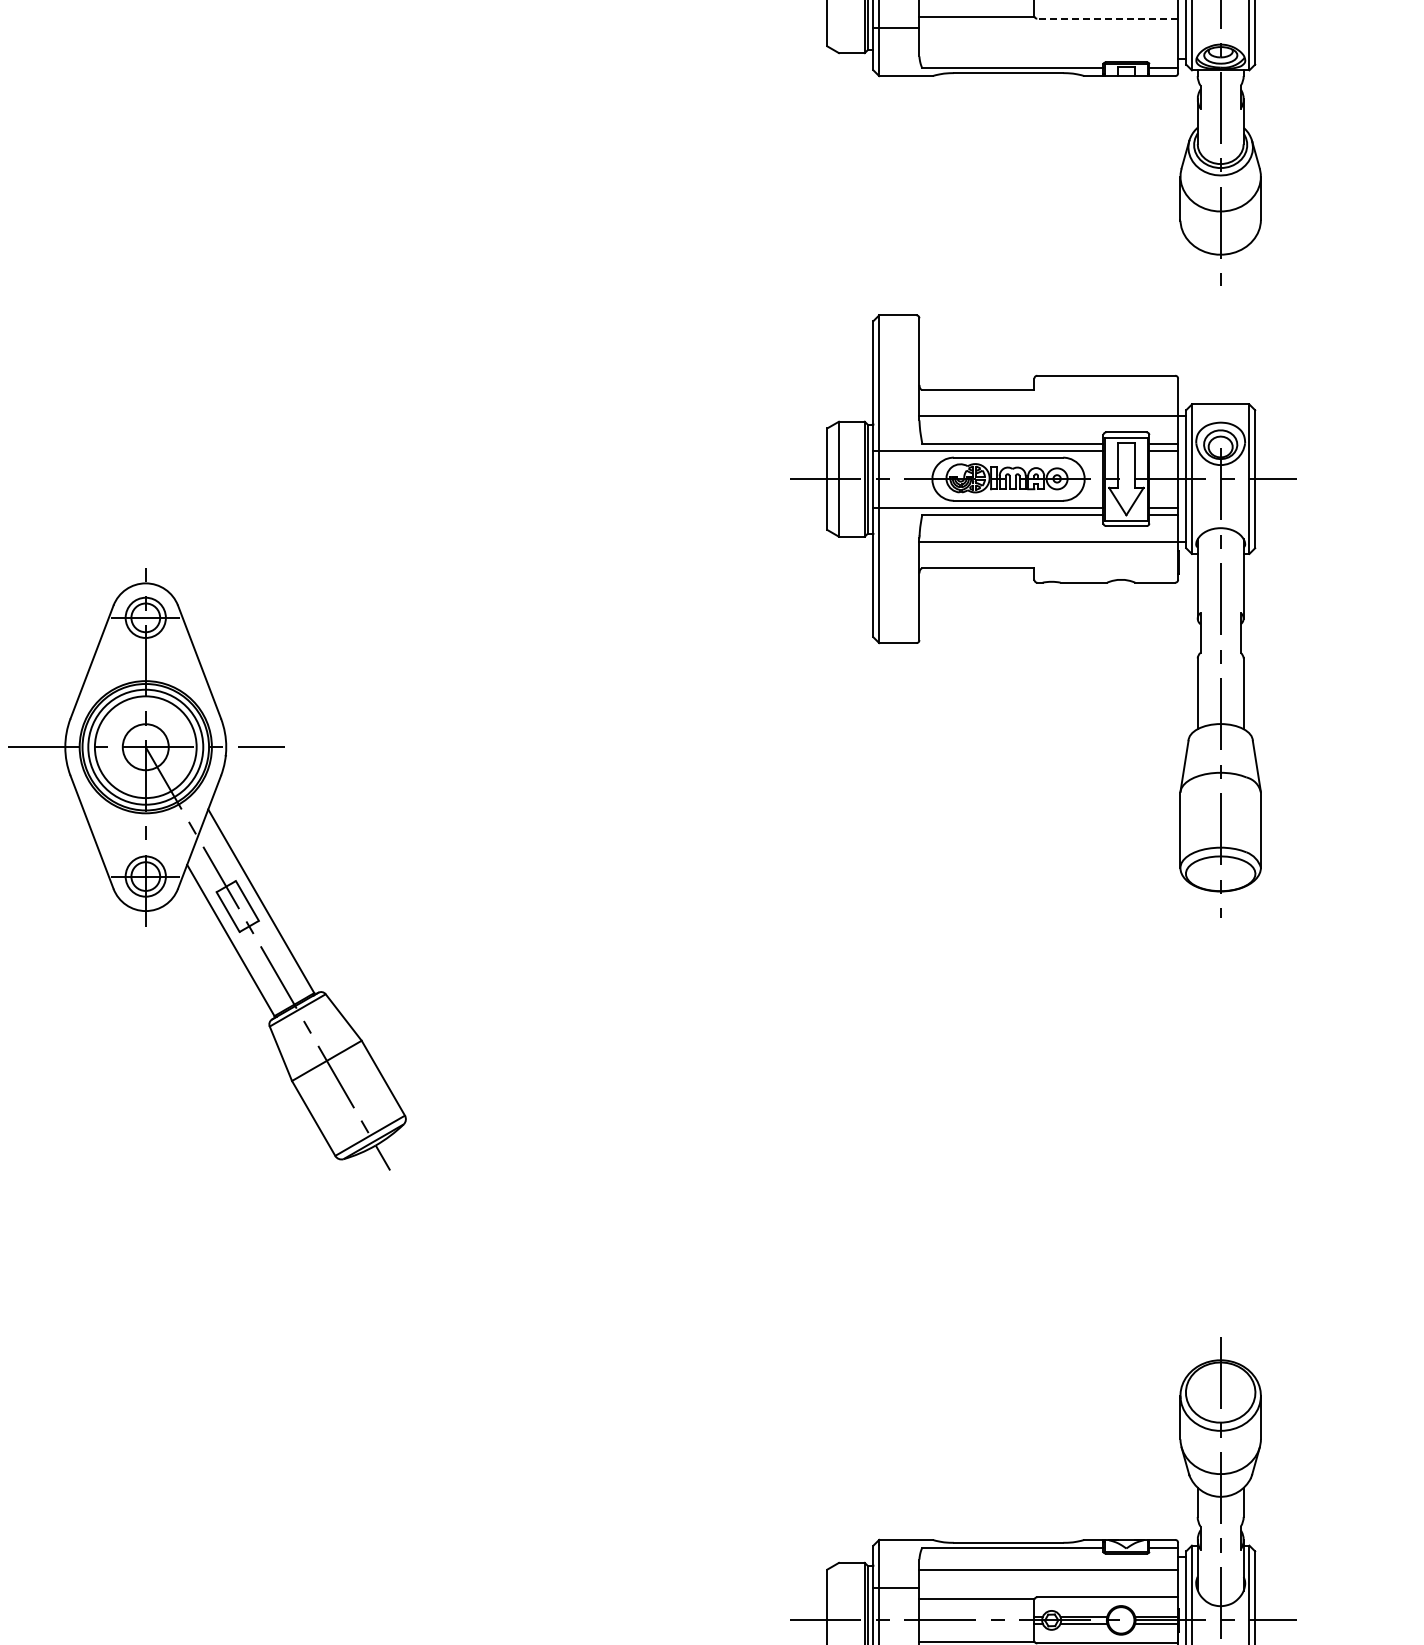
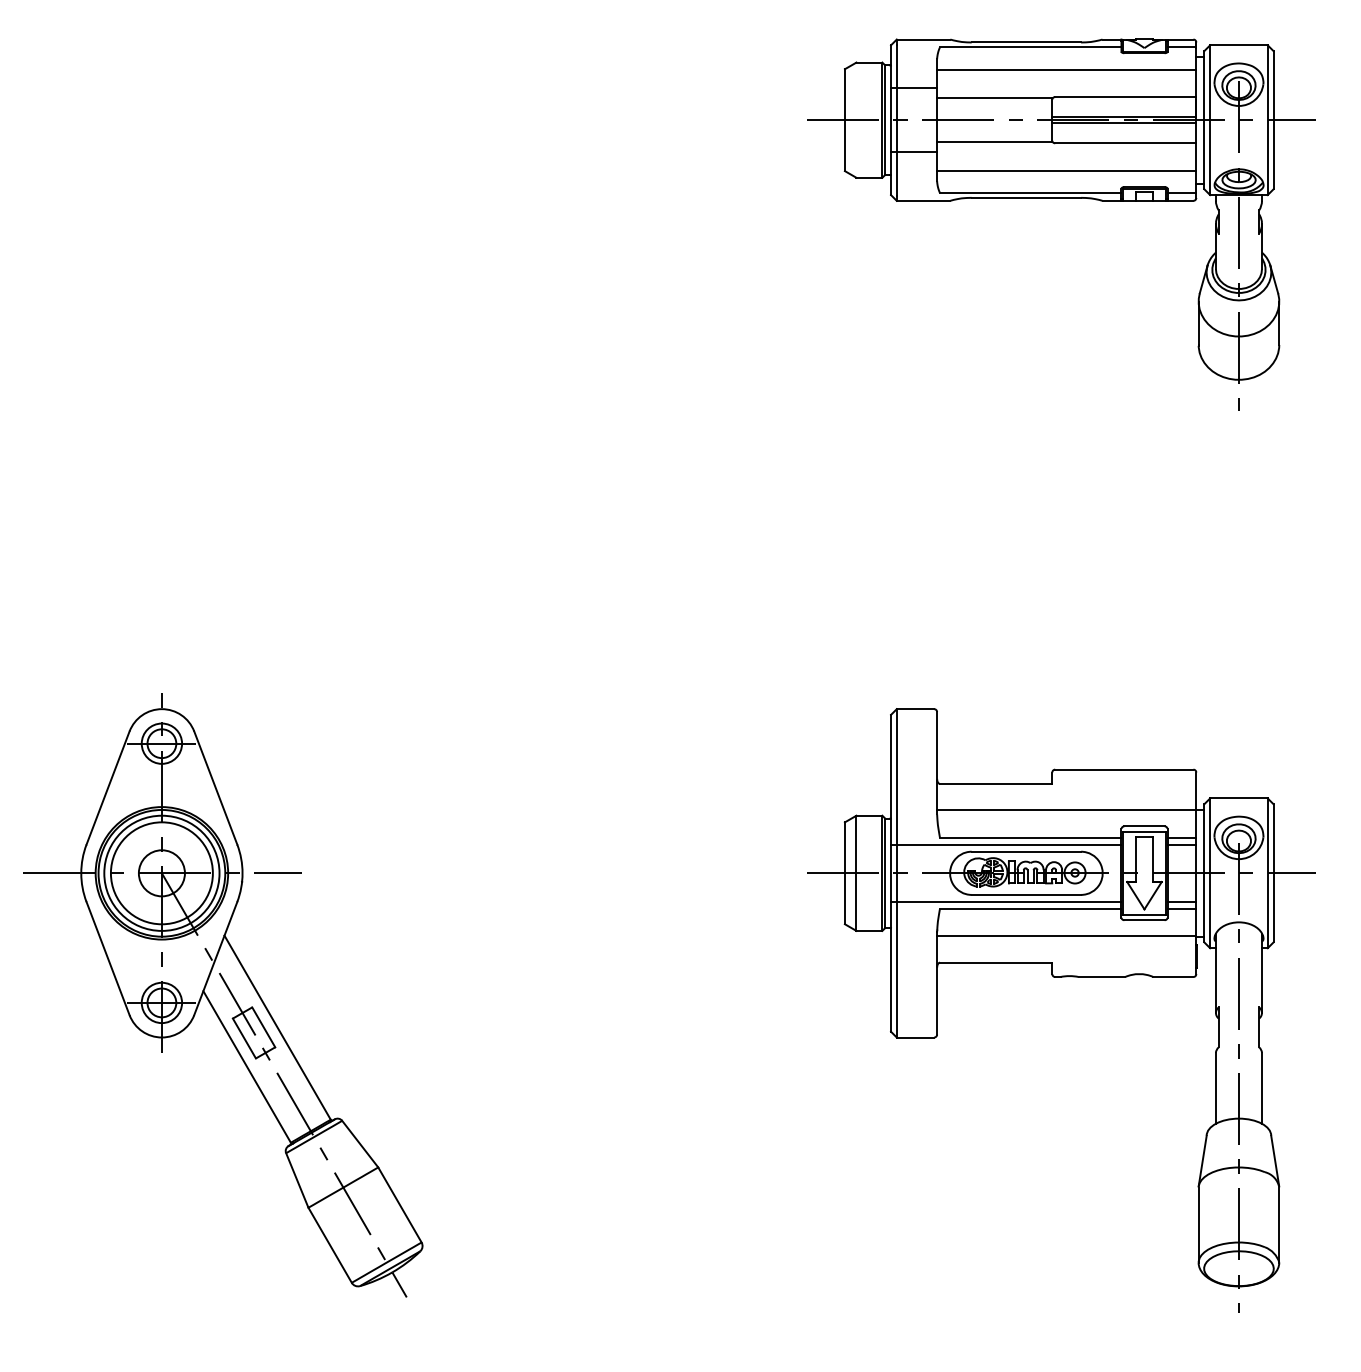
line: (1107, 18) -> (1125, 143), dashed -> solid
line: (1048, 46) -> (1066, 171), added
part: (1043, 583) -> (1061, 977), moved

